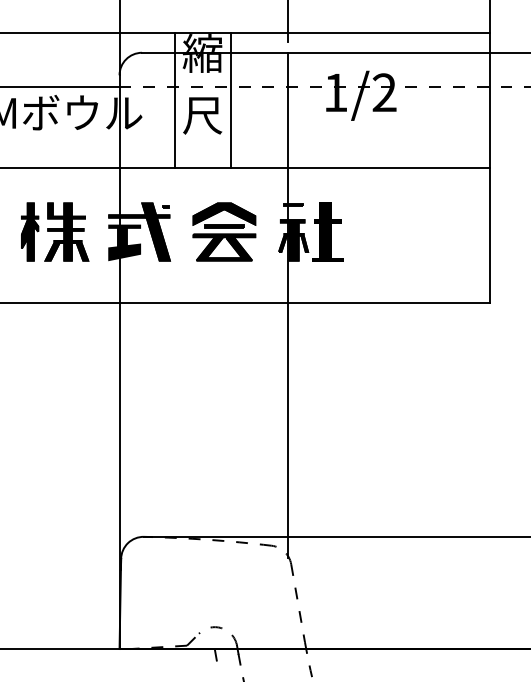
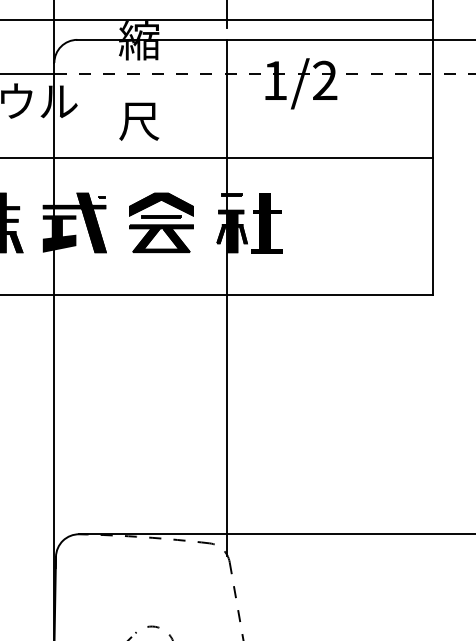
line: (174, 99) -> (110, 87), removed
line: (231, 99) -> (168, 87), removed
text: (202, 115) -> (139, 121), moved

